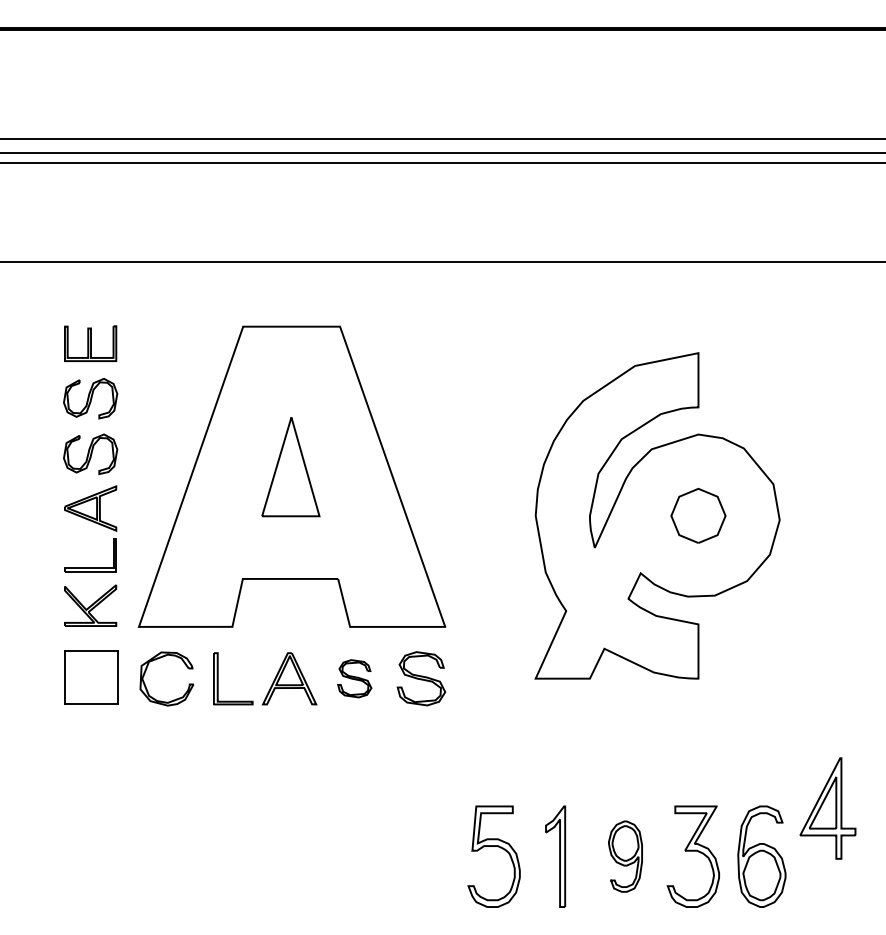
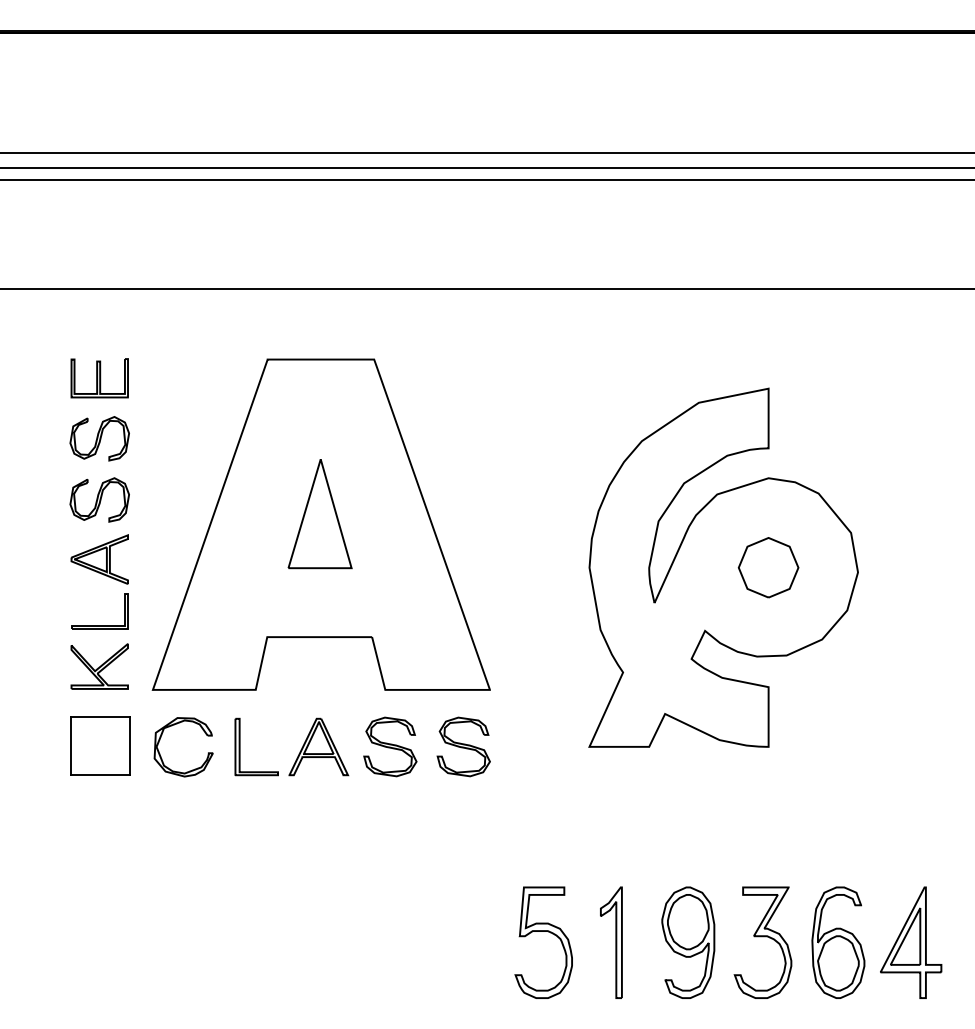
part: (354, 678) -> (390, 746), size x1.43
part: (828, 808) -> (911, 942), moved
part: (625, 856) -> (688, 942), size x1.43

